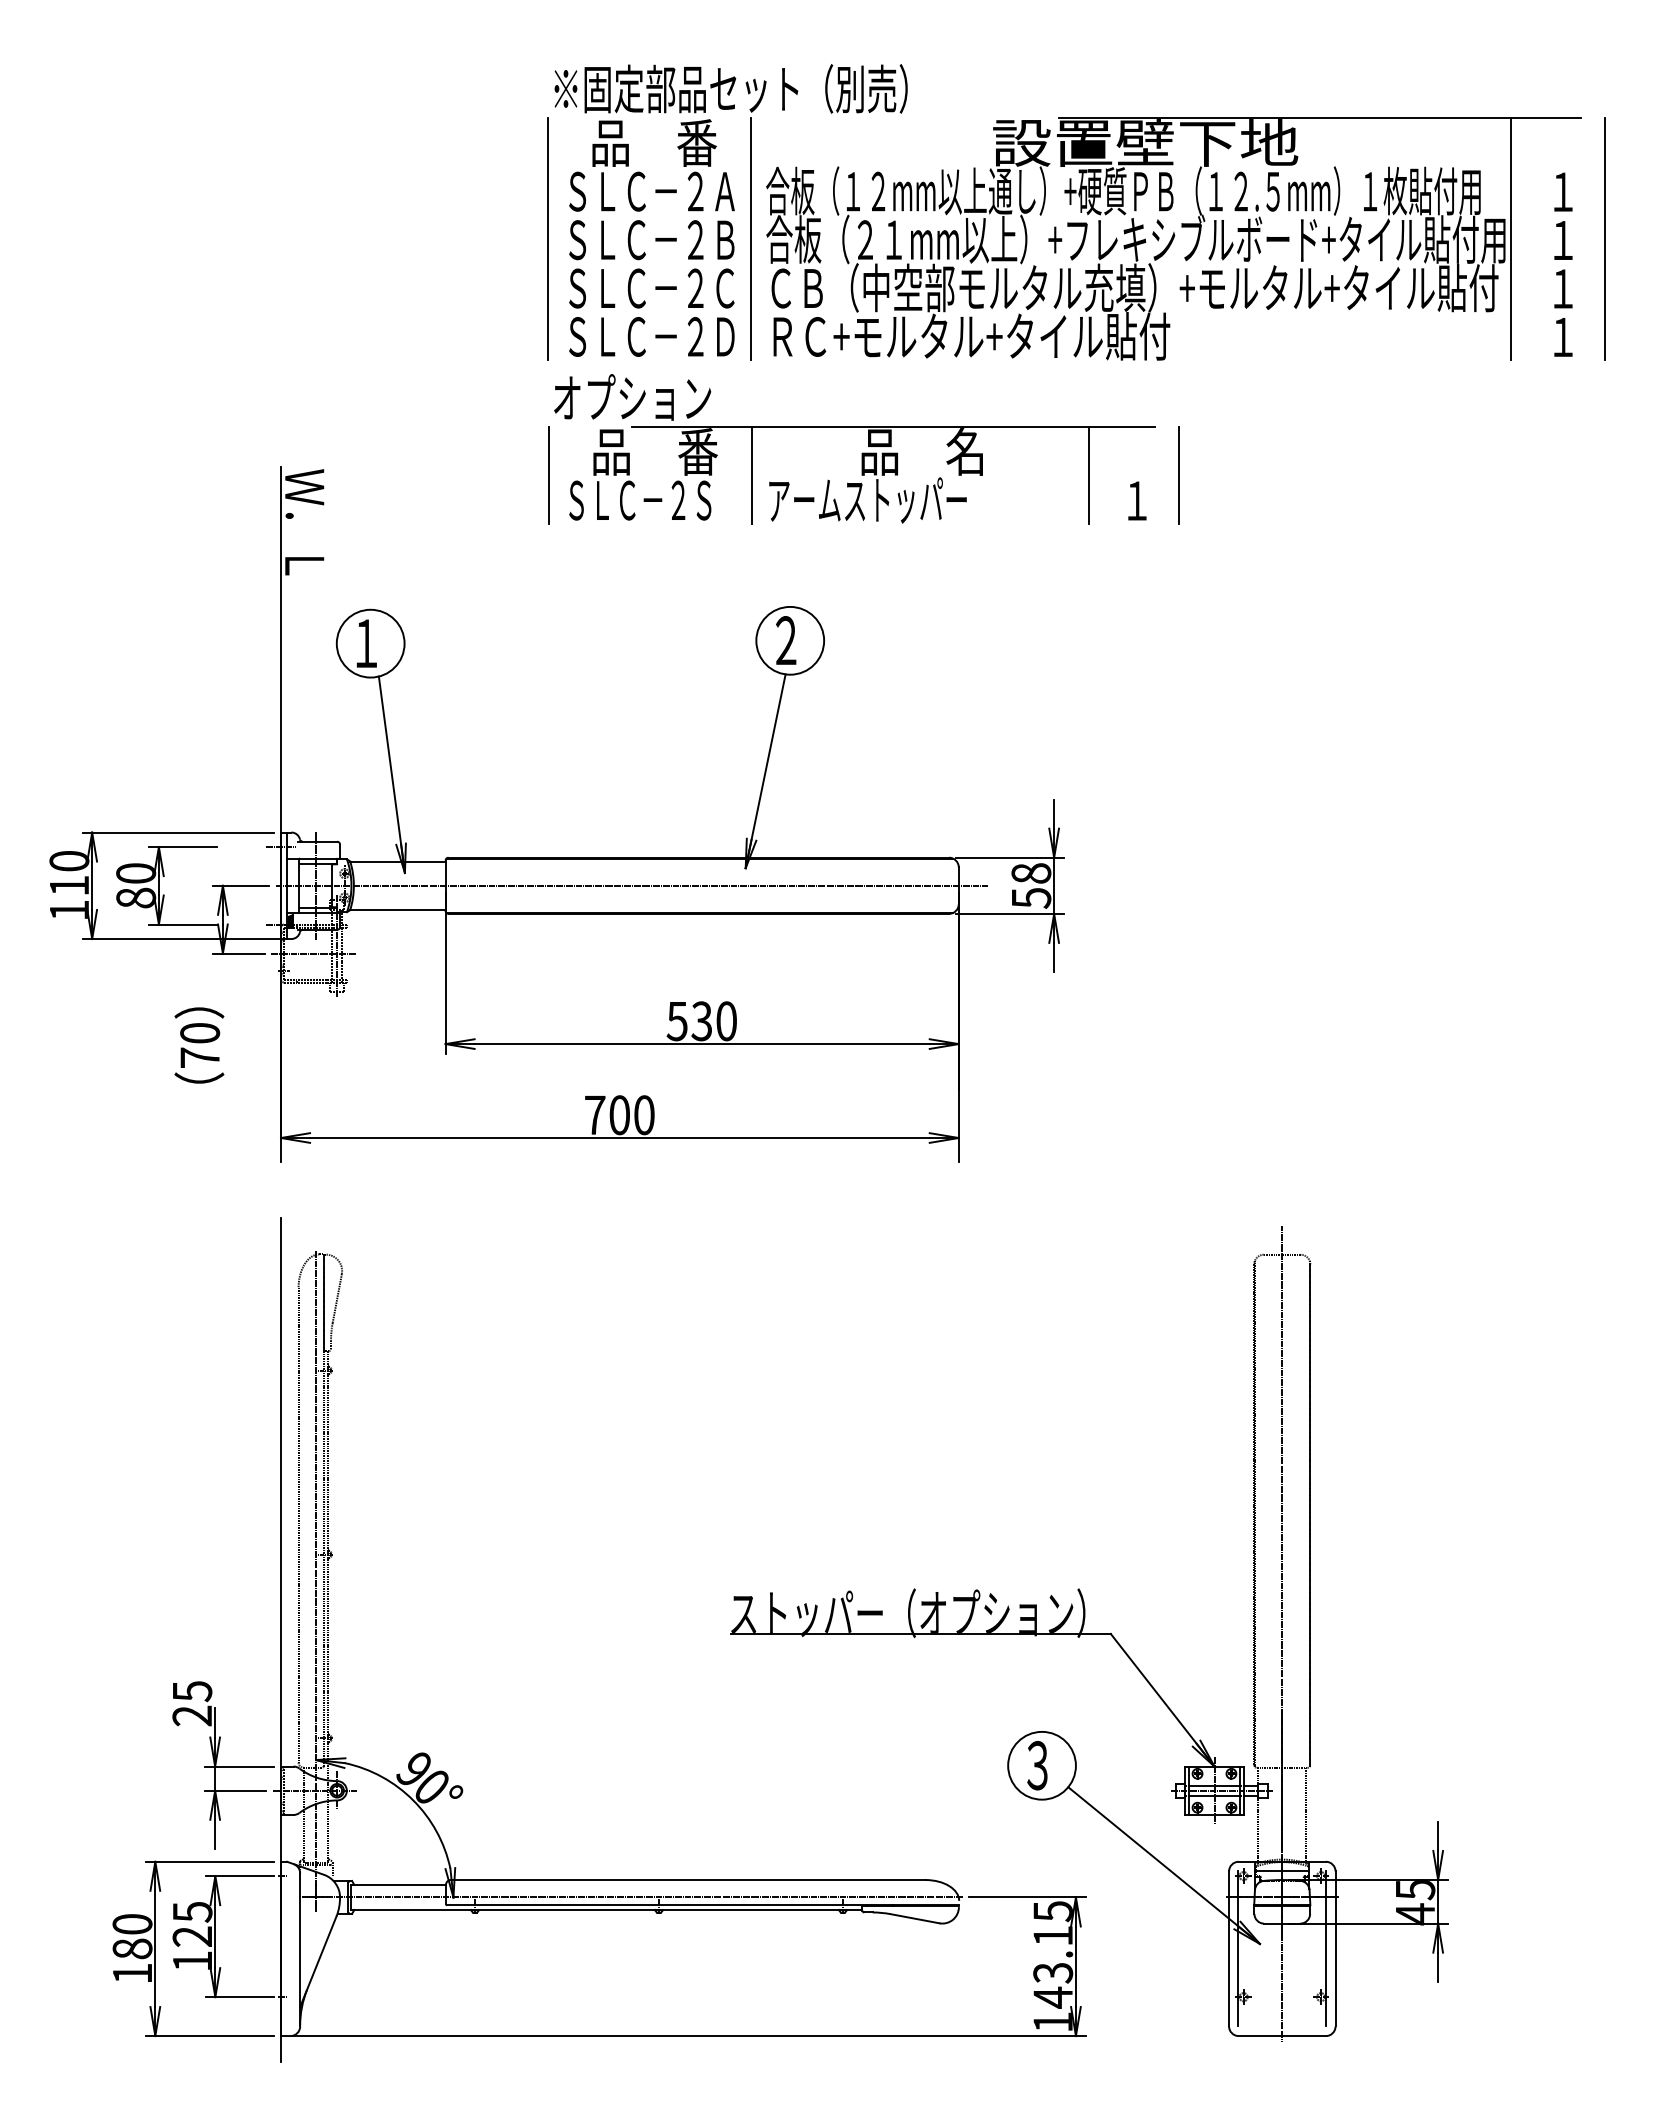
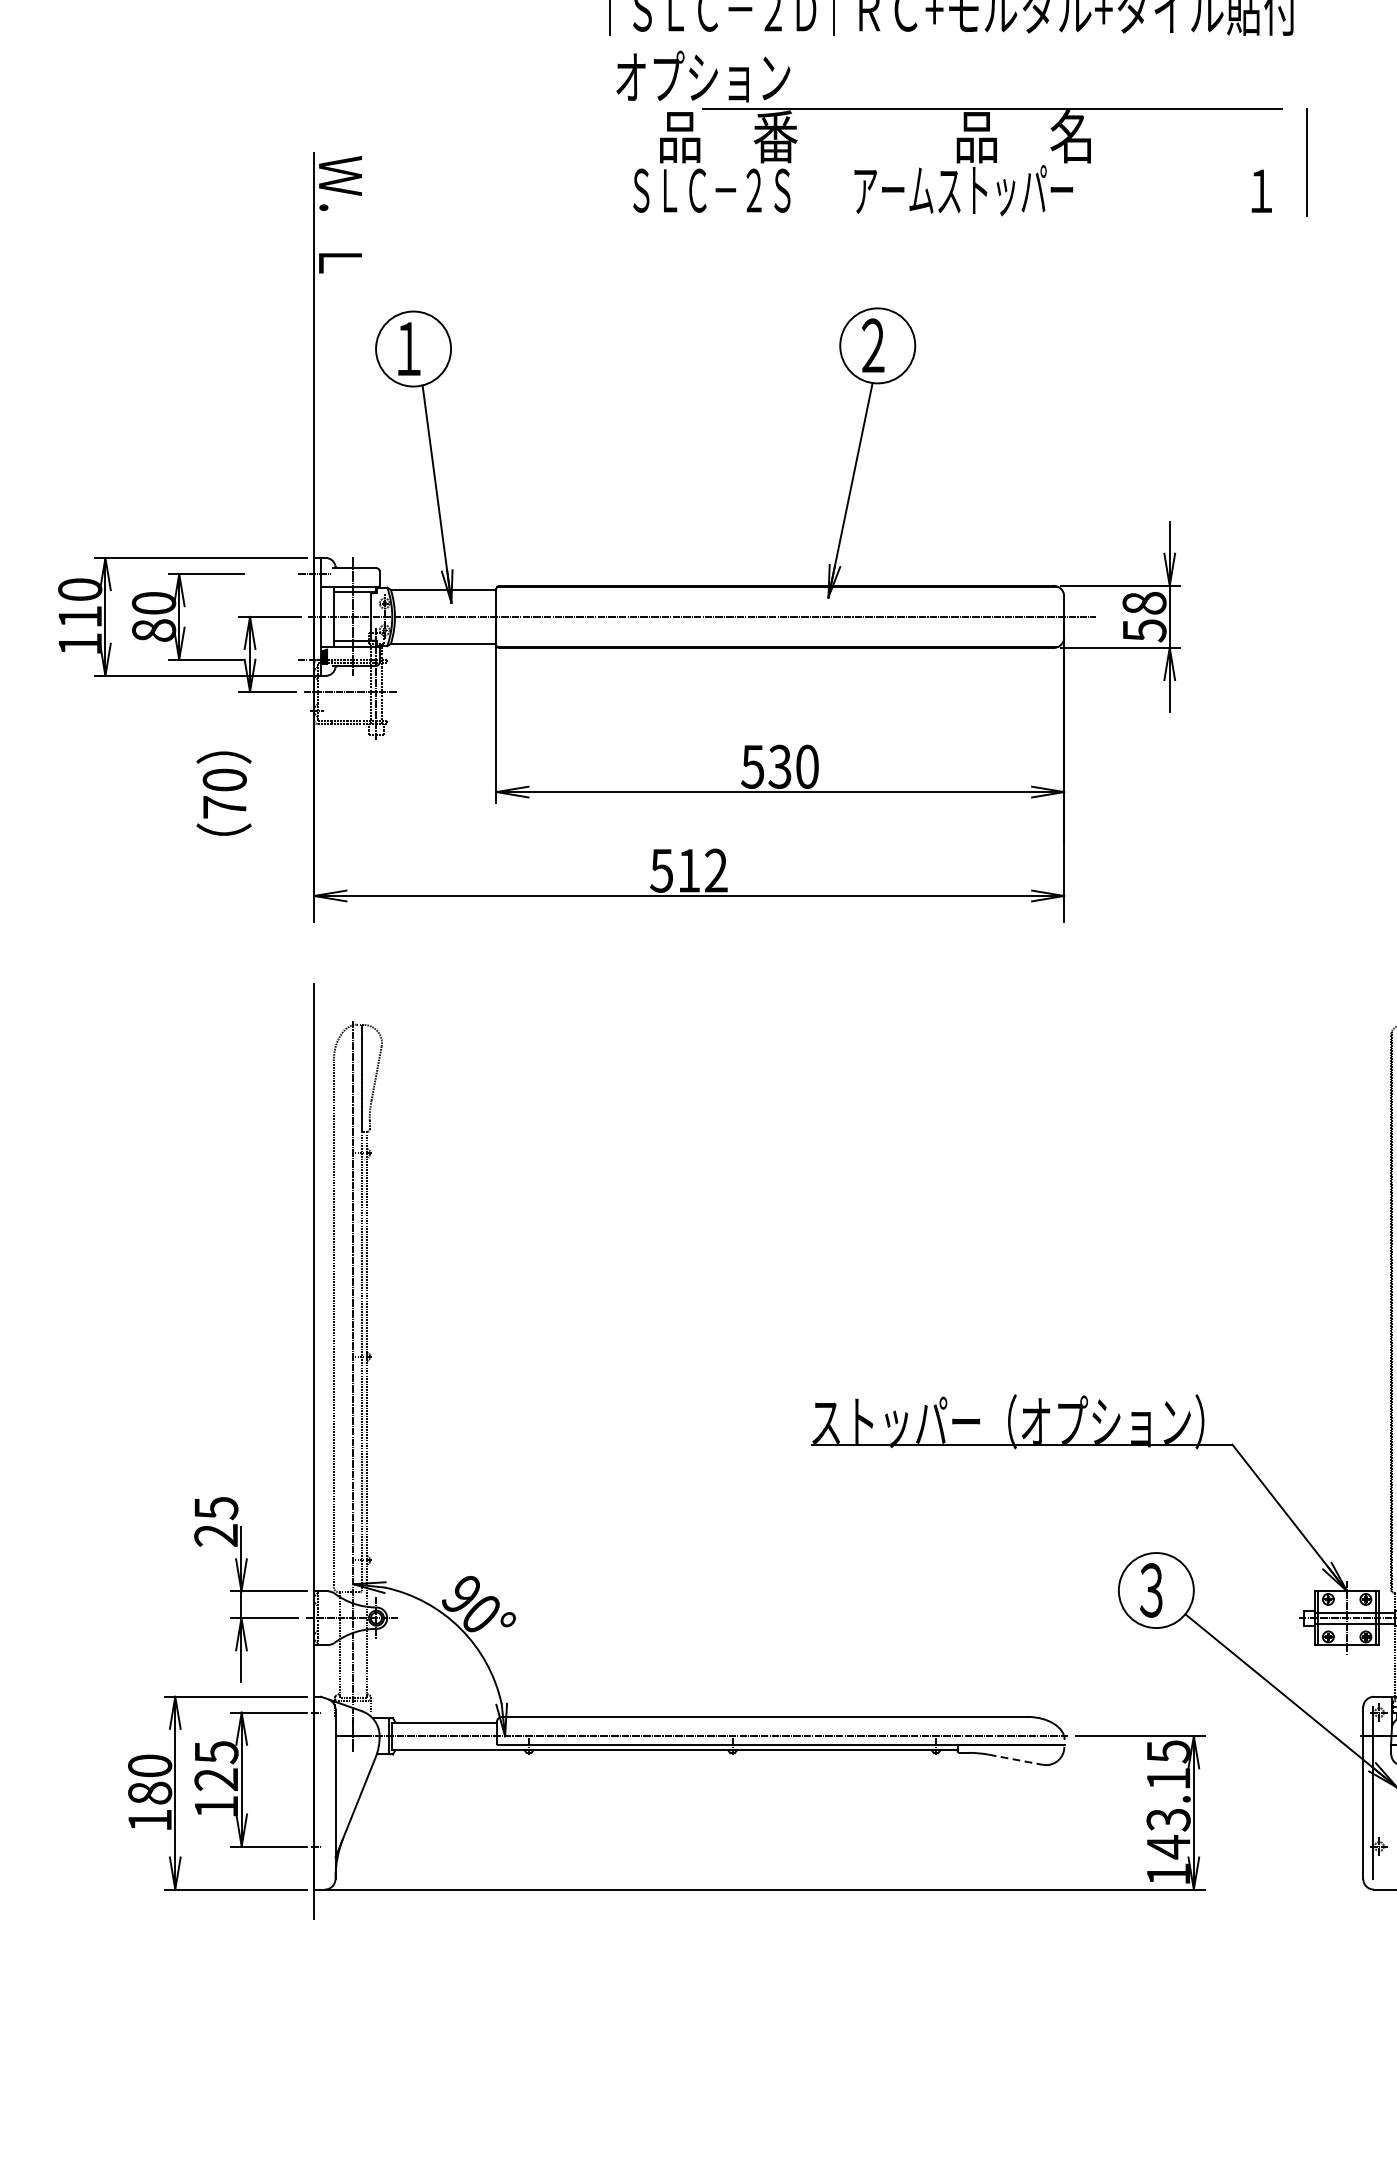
line: (549, 474) -> (611, 161), removed
line: (751, 474) -> (834, 161), removed
line: (1088, 474) -> (1207, 161), removed
text: (619, 1115) -> (688, 871), 700 -> 512
line: (914, 1918) -> (1015, 1759), solid -> dashed

